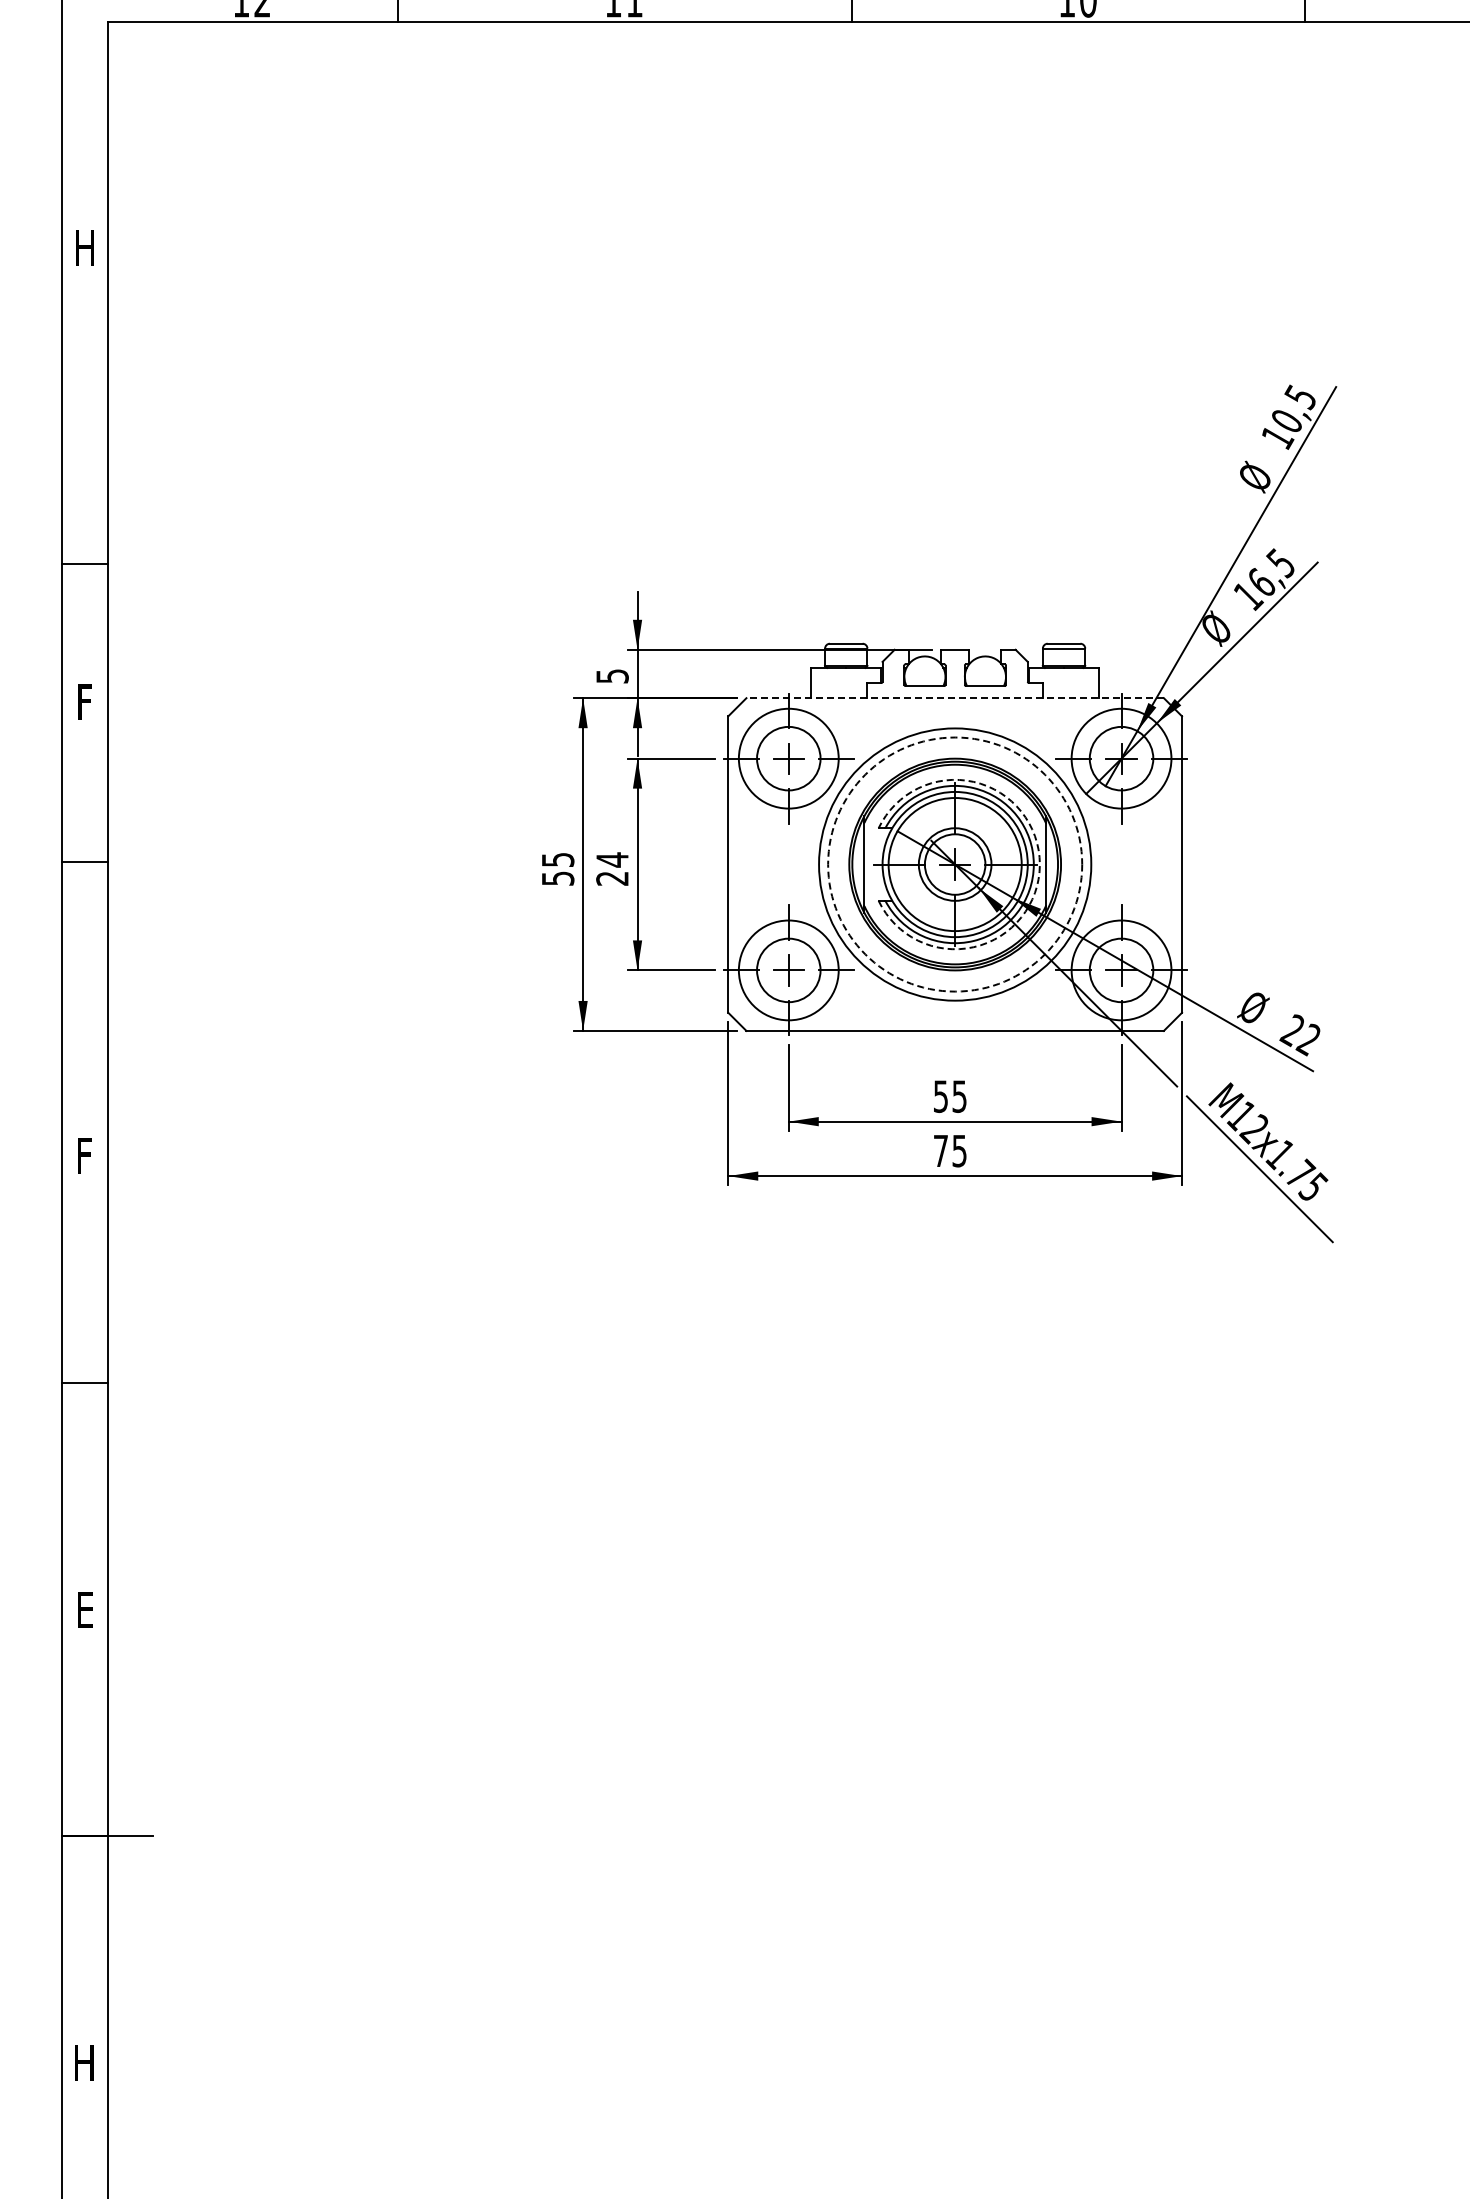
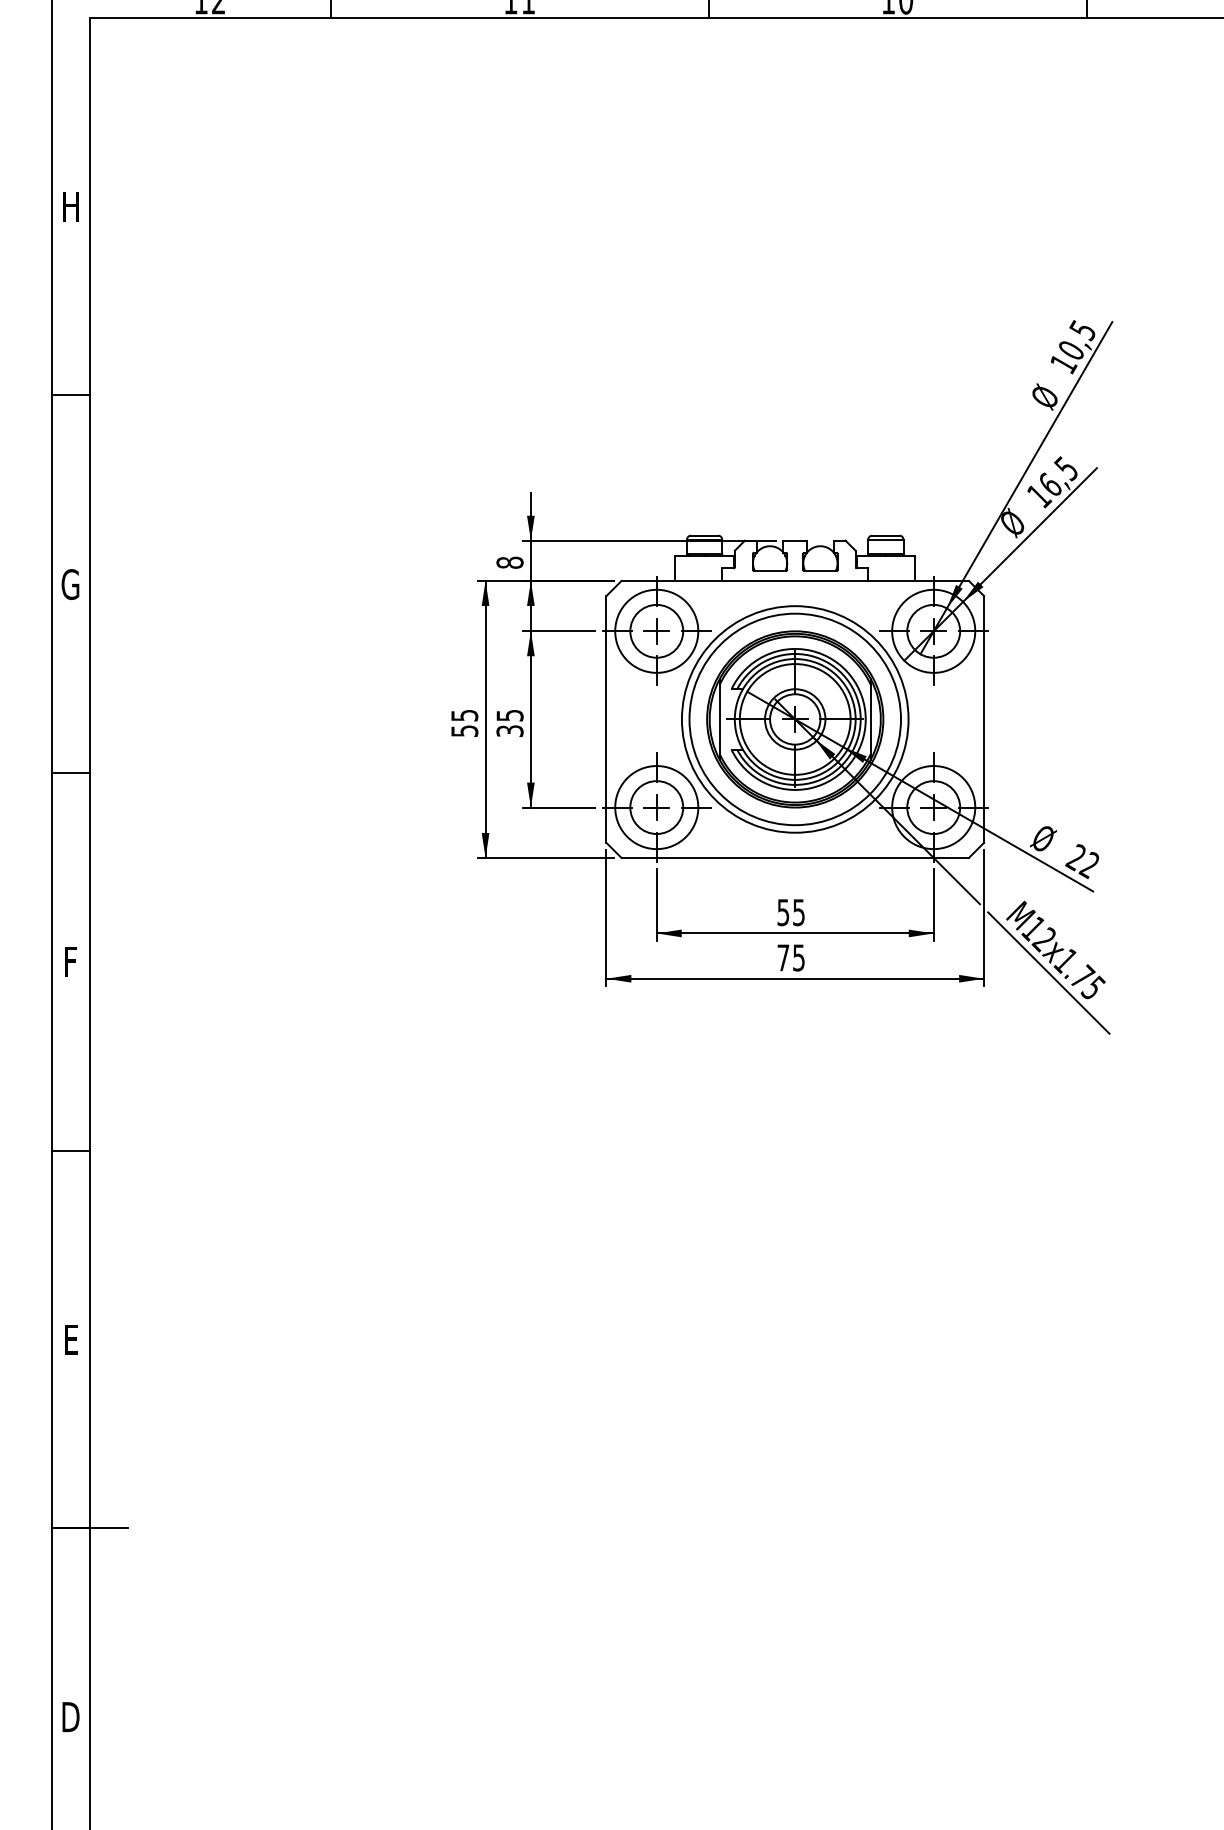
line: (84, 564) -> (70, 395), moved
text: (612, 676) -> (510, 562), 5 -> 8
line: (955, 698) -> (795, 581), dashed -> solid
text: (83, 702) -> (69, 584), F -> G
line: (84, 862) -> (70, 773), moved
circle: (955, 864) -> (795, 719), dashed -> solid
arc: (1039, 864) -> (865, 719), dashed -> solid
text: (612, 868) -> (510, 722), 24 -> 35
text: (84, 2063) -> (70, 1717), H -> D

